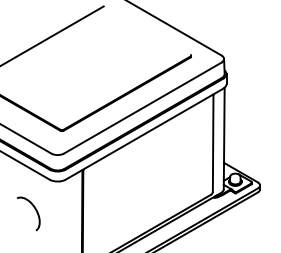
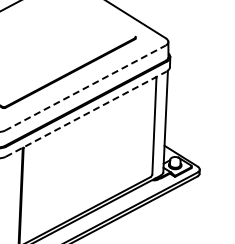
line: (142, 108) -> (85, 88), solid -> dashed
line: (144, 134) -> (86, 114), solid -> dashed

